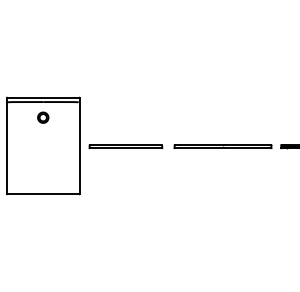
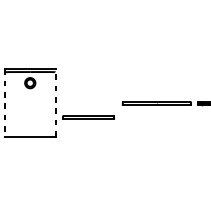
part: (43, 117) -> (30, 82), size x1.4
line: (79, 145) -> (55, 102), solid -> dashed
line: (125, 145) -> (88, 116), moved
line: (6, 146) -> (4, 103), solid -> dashed

